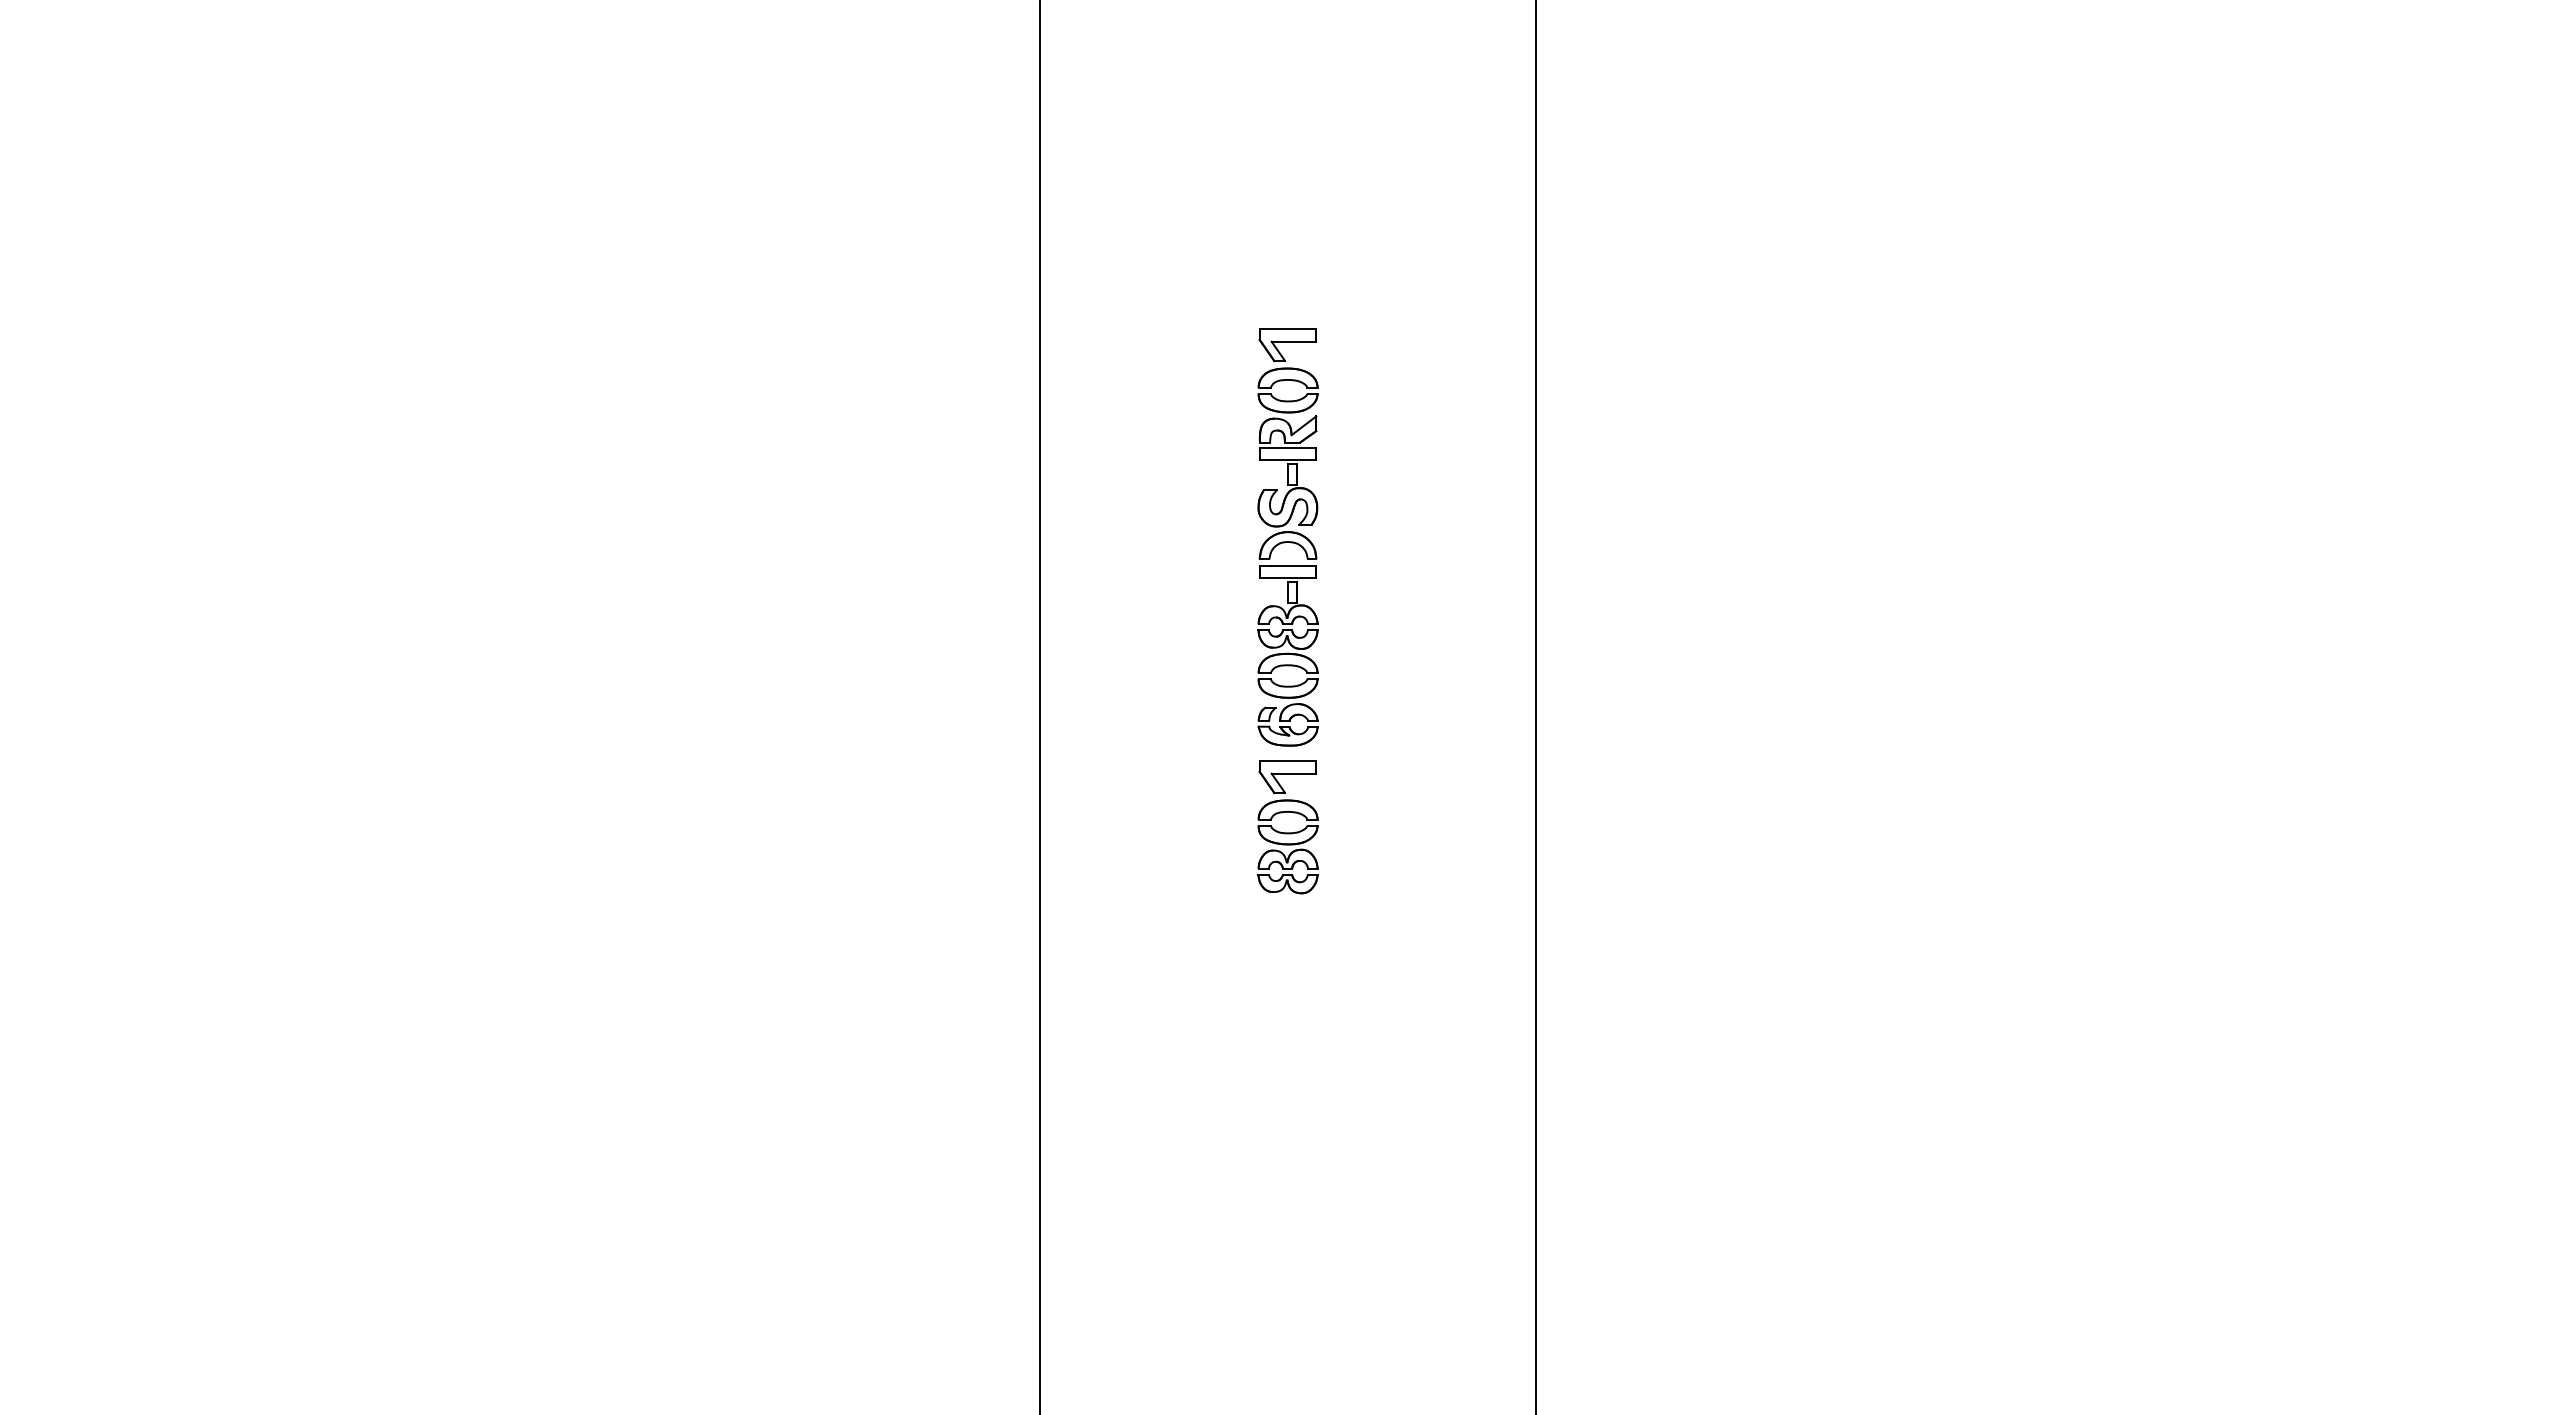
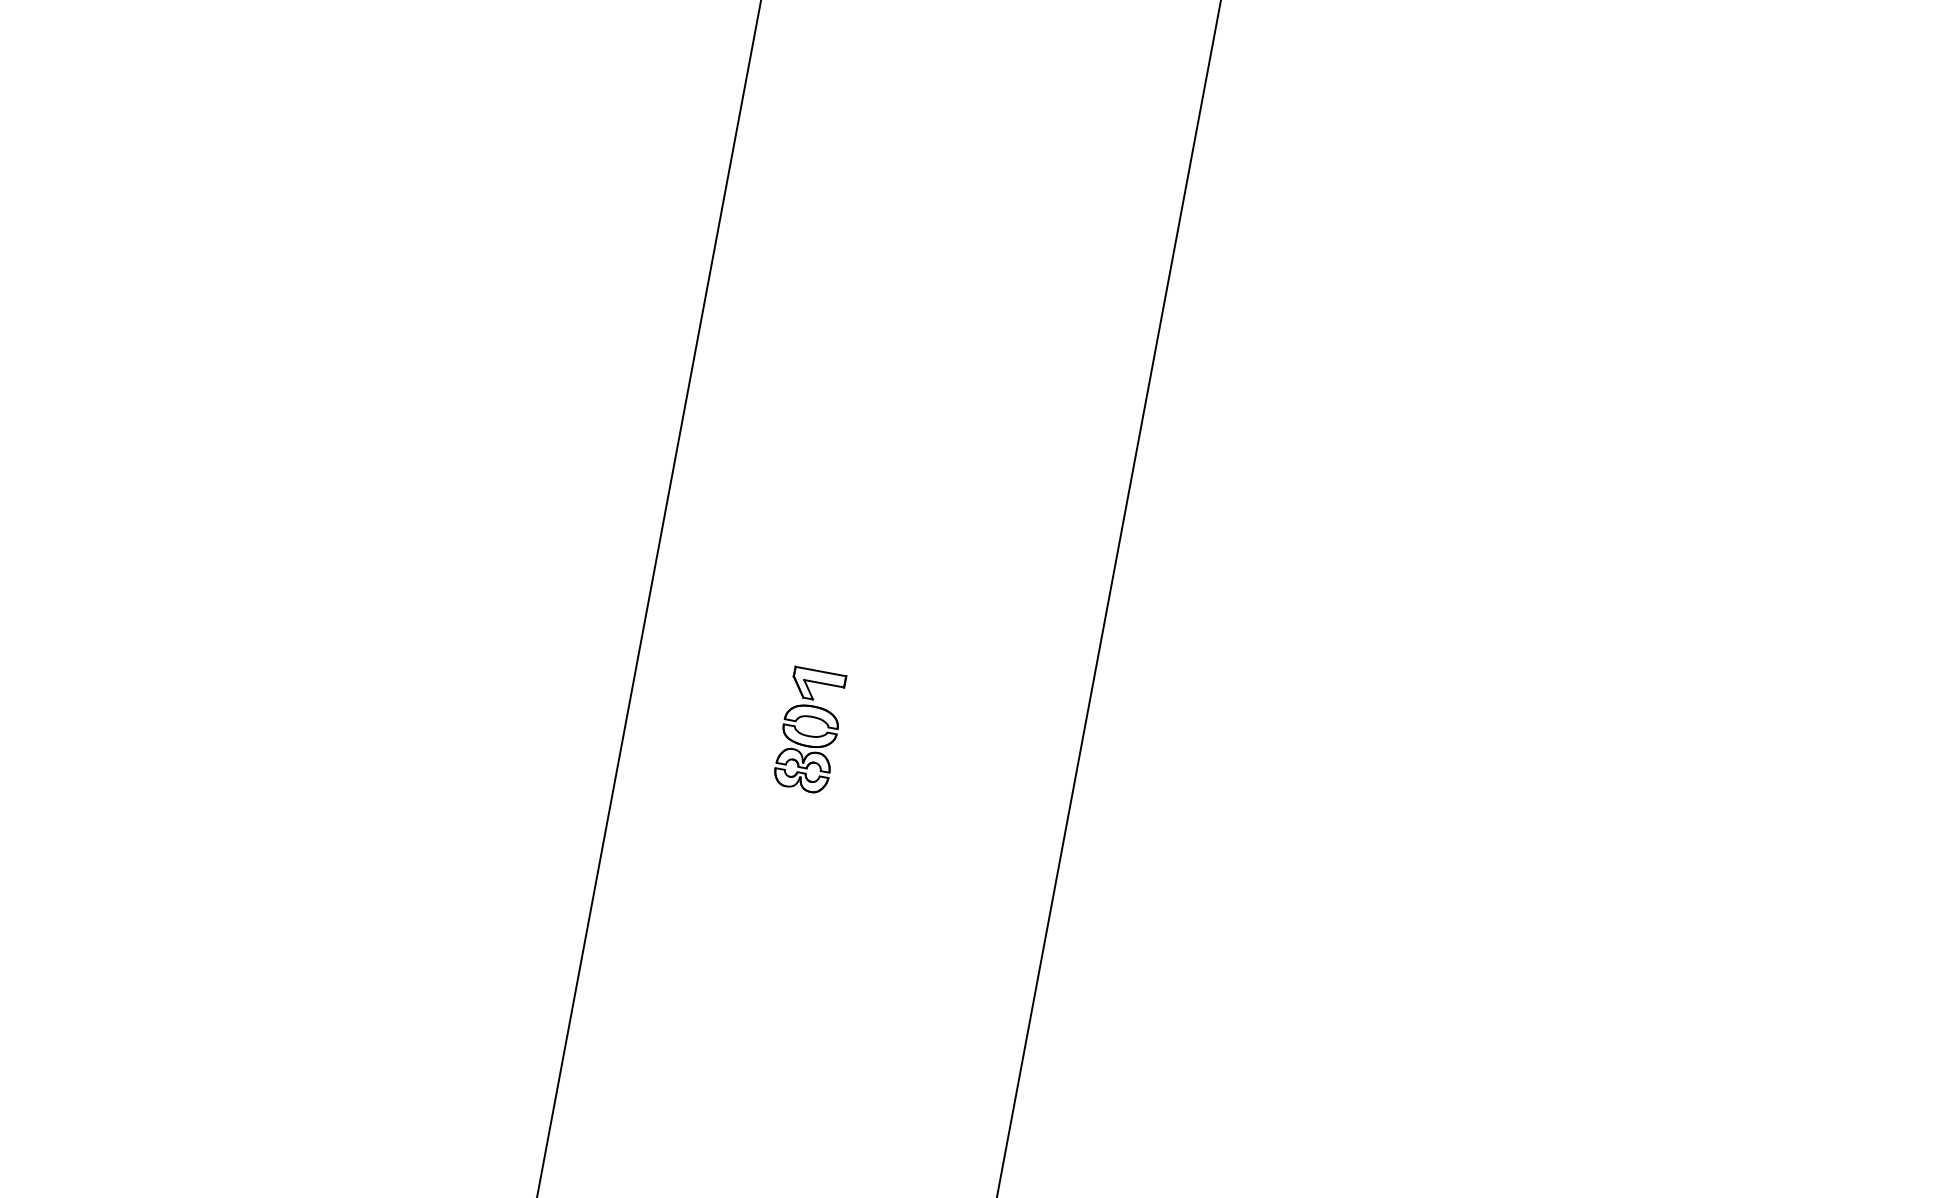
part: (1287, 537) -> (900, 479), removed
part: (1287, 827) -> (809, 730), moved

